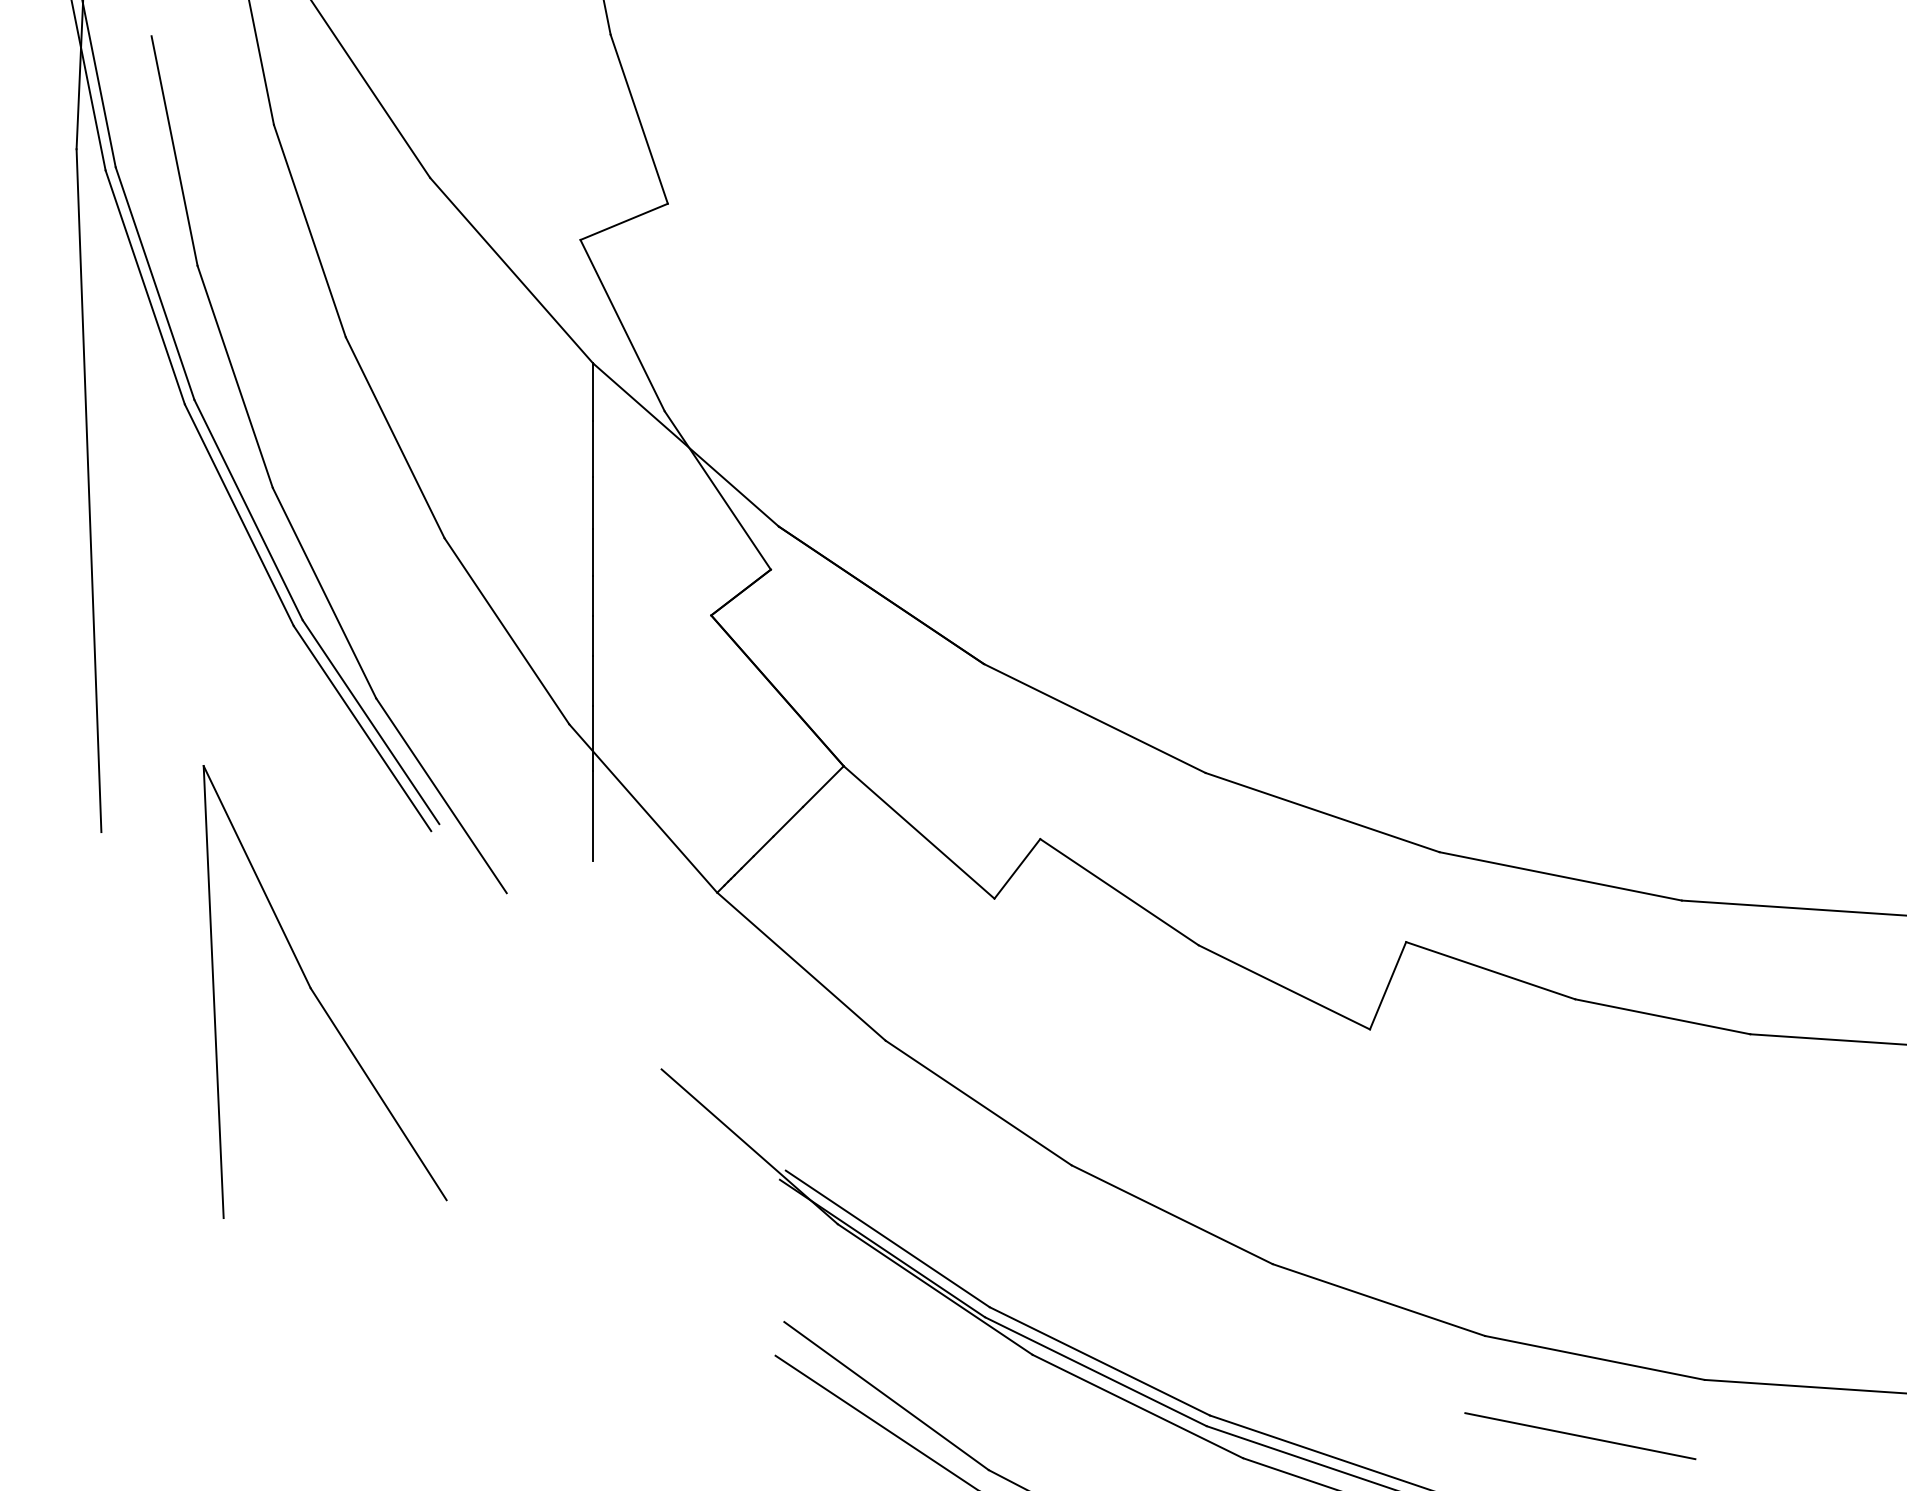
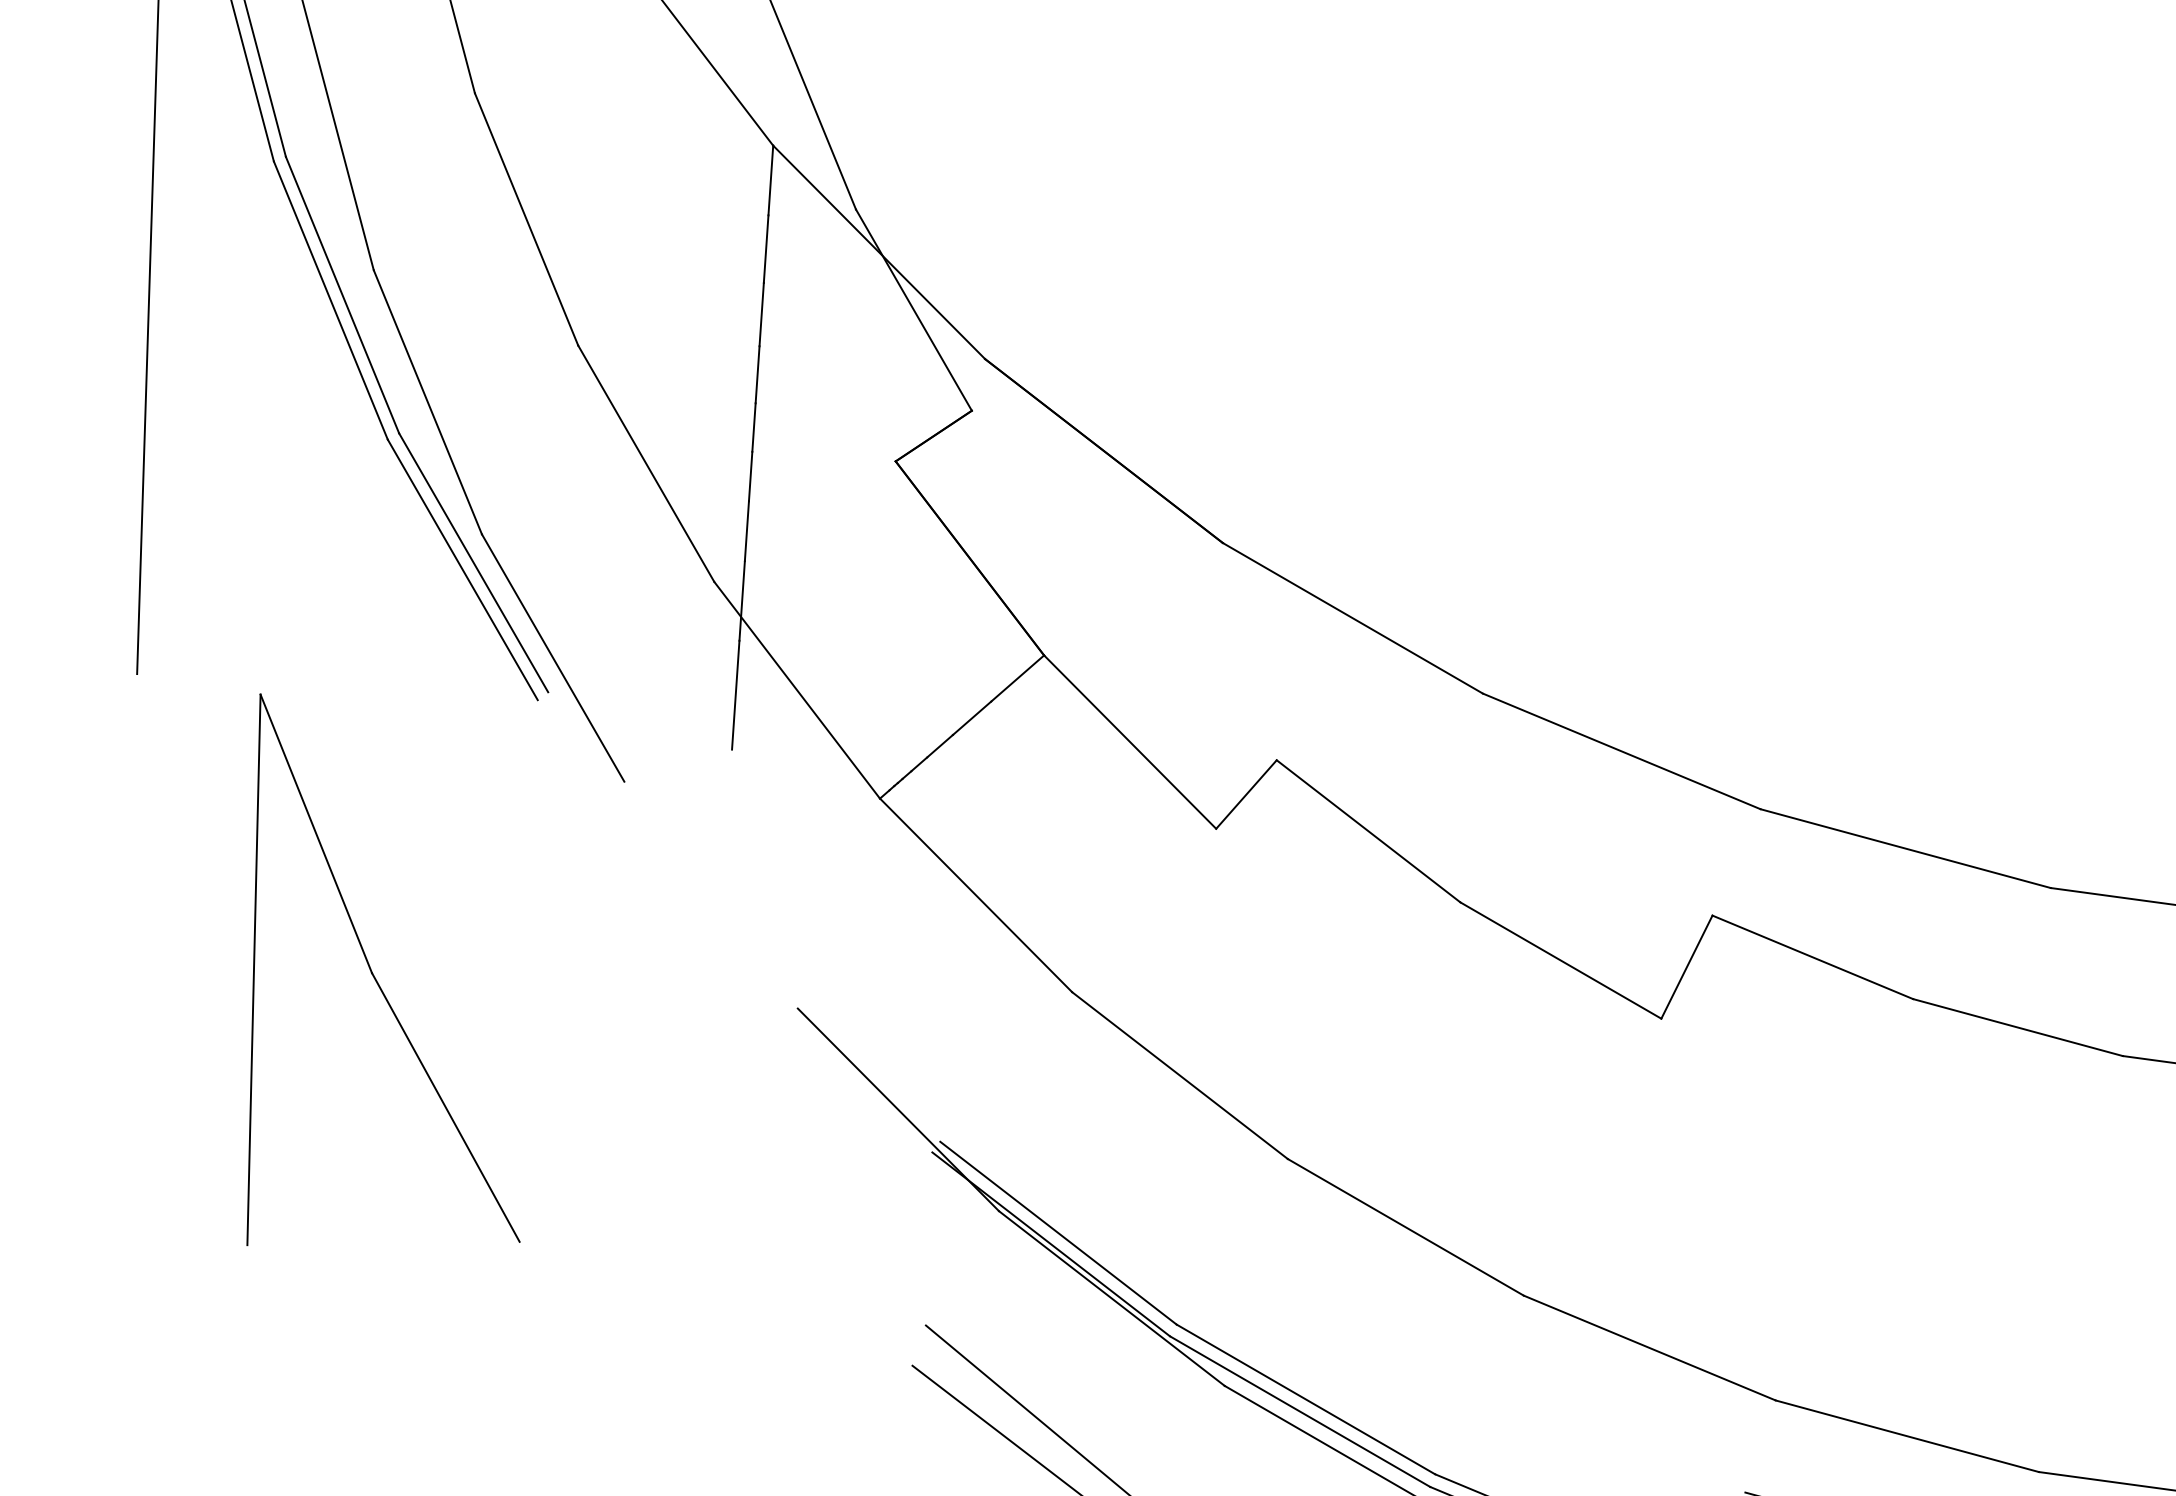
part: (317, 996) -> (379, 983), moved

